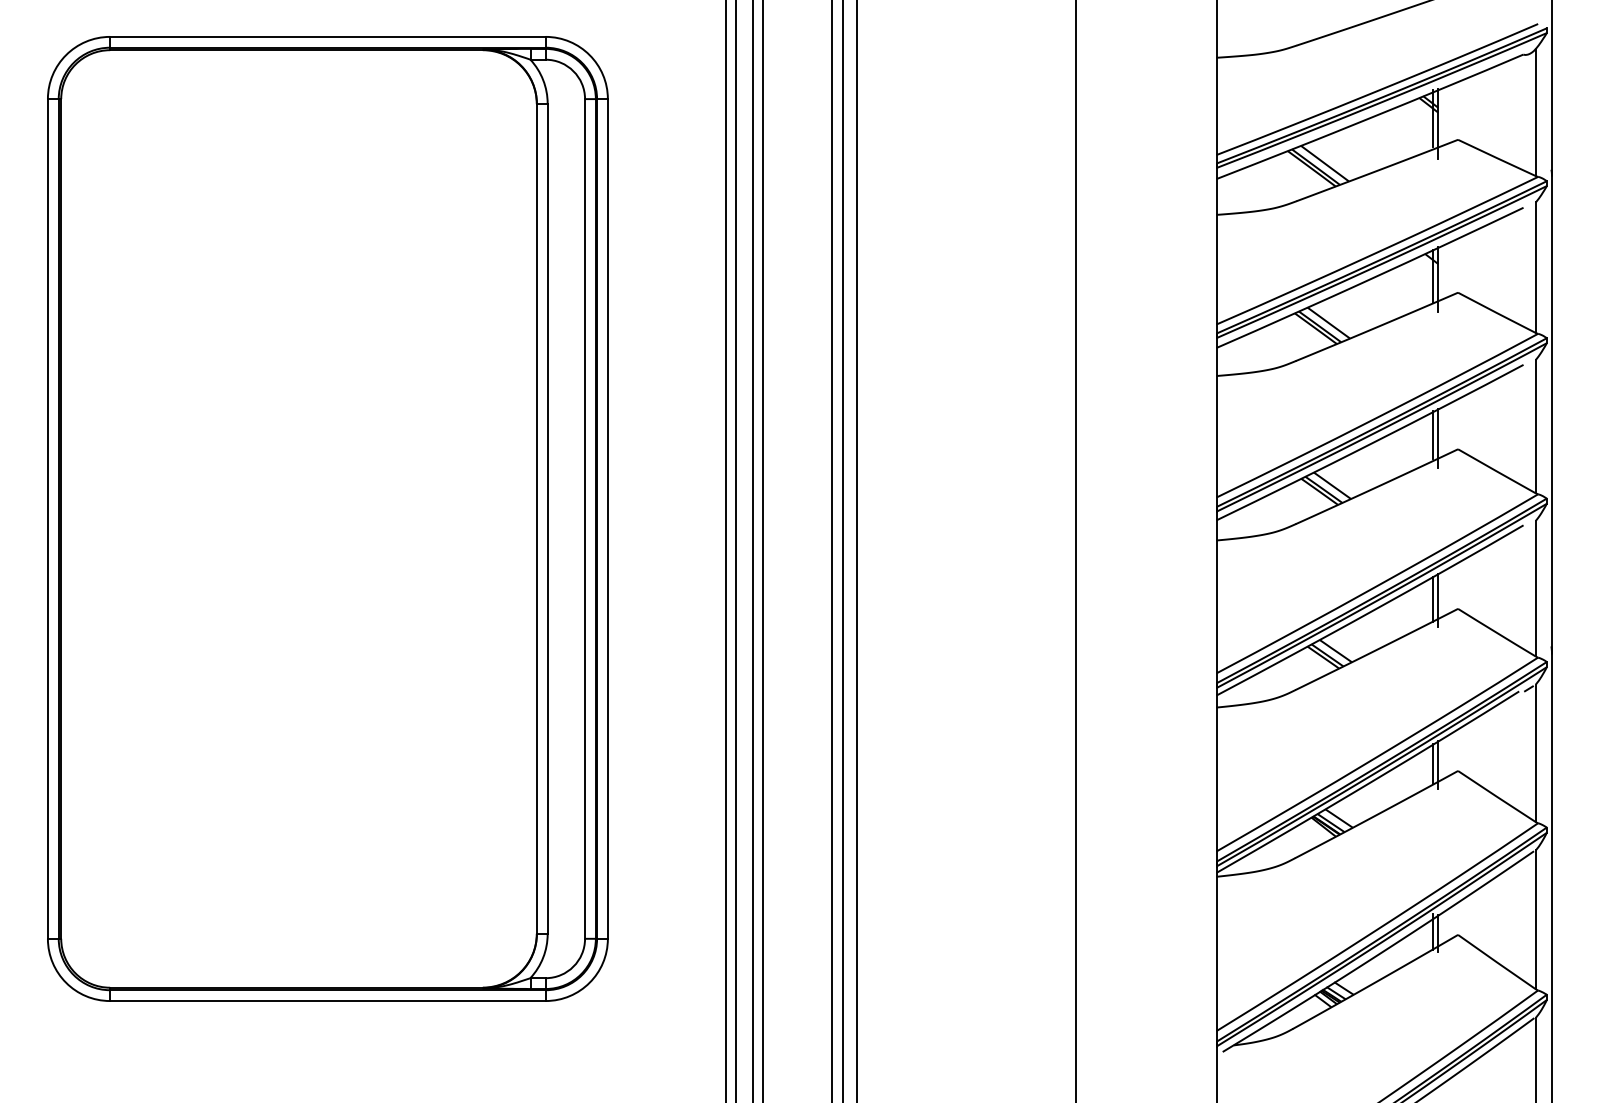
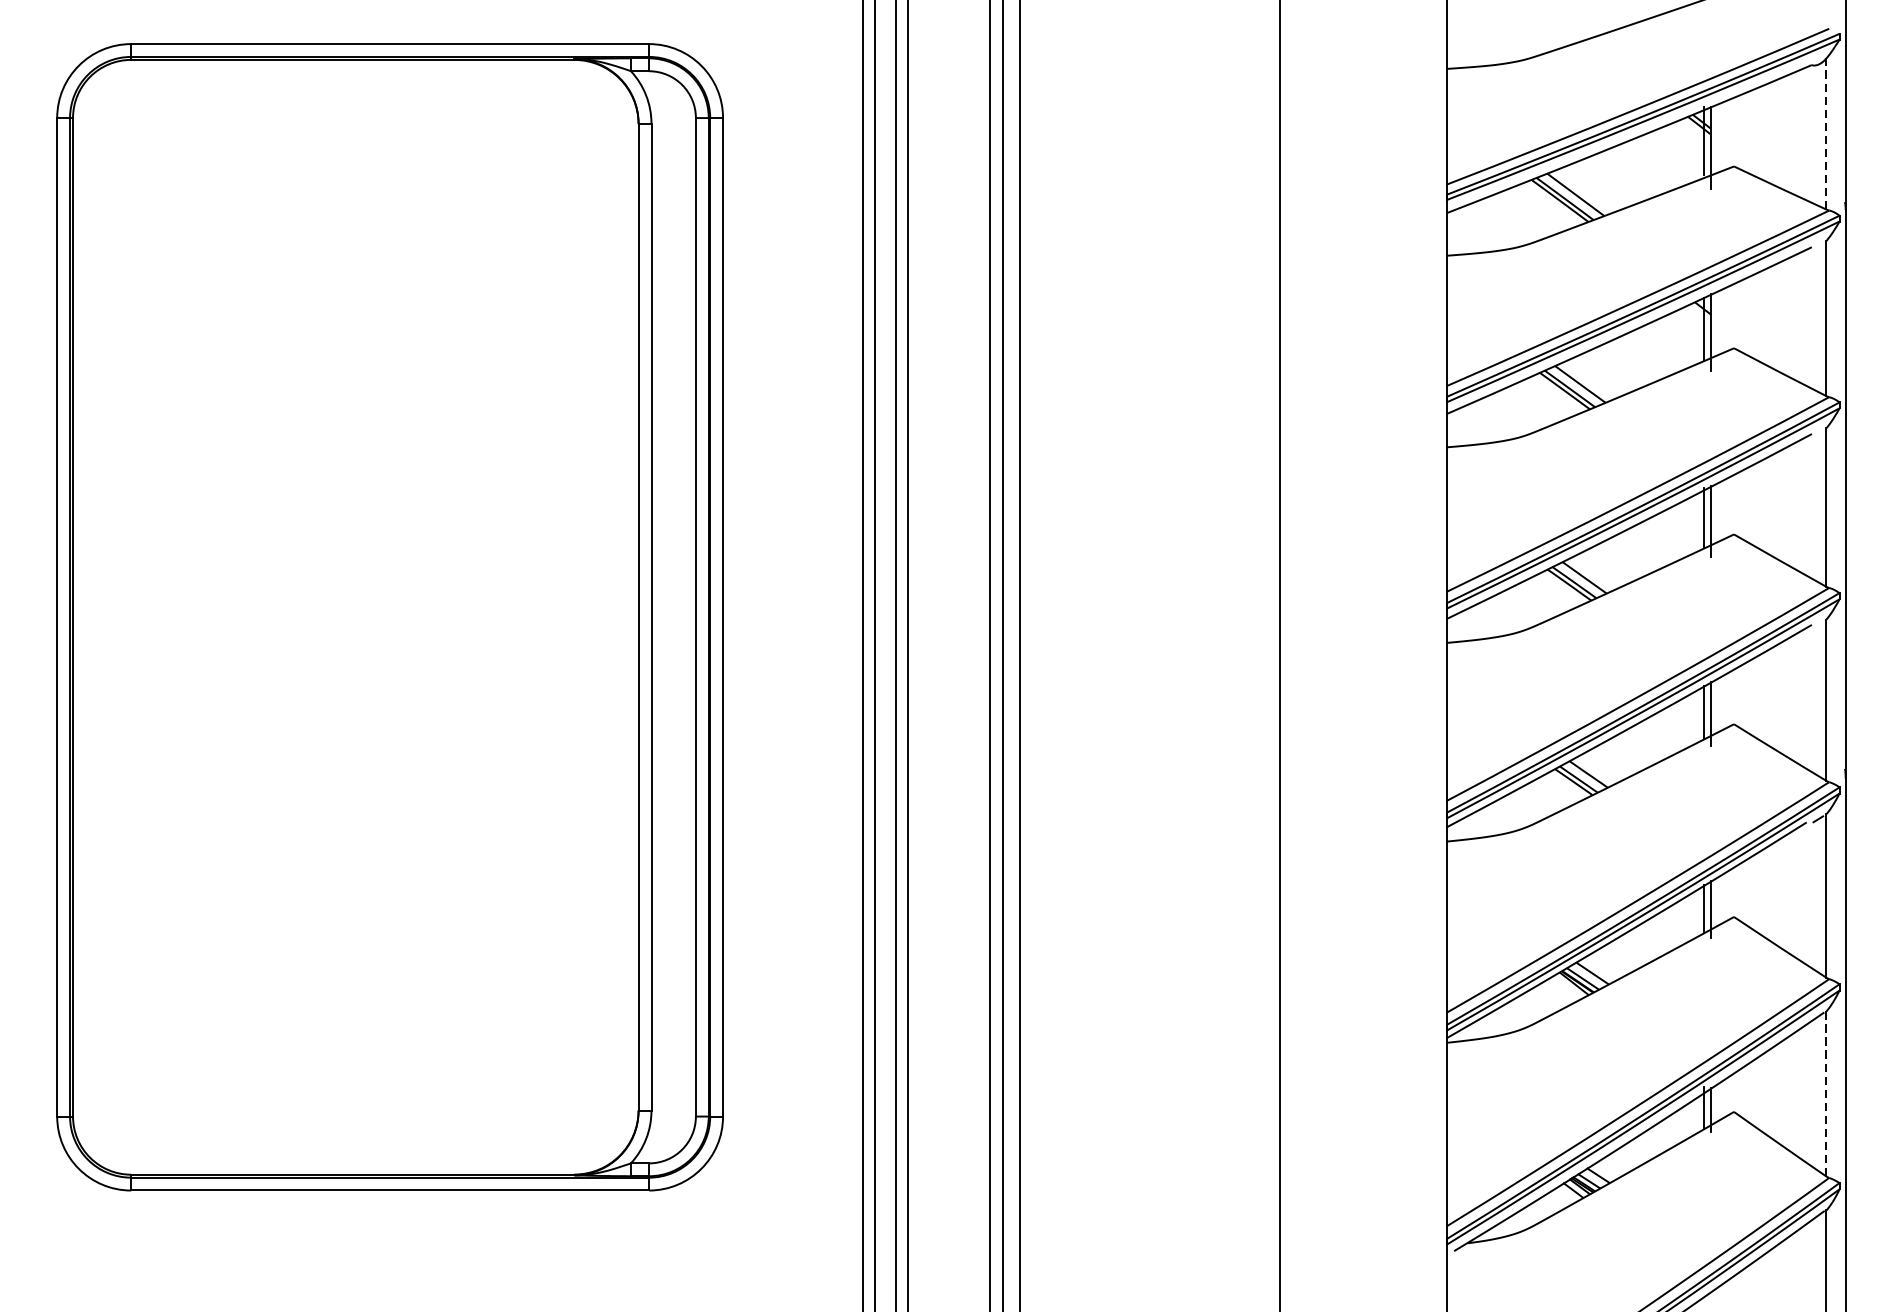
line: (1535, 112) -> (1826, 133), solid -> dashed
line: (1535, 919) -> (1826, 1093), solid -> dashed

